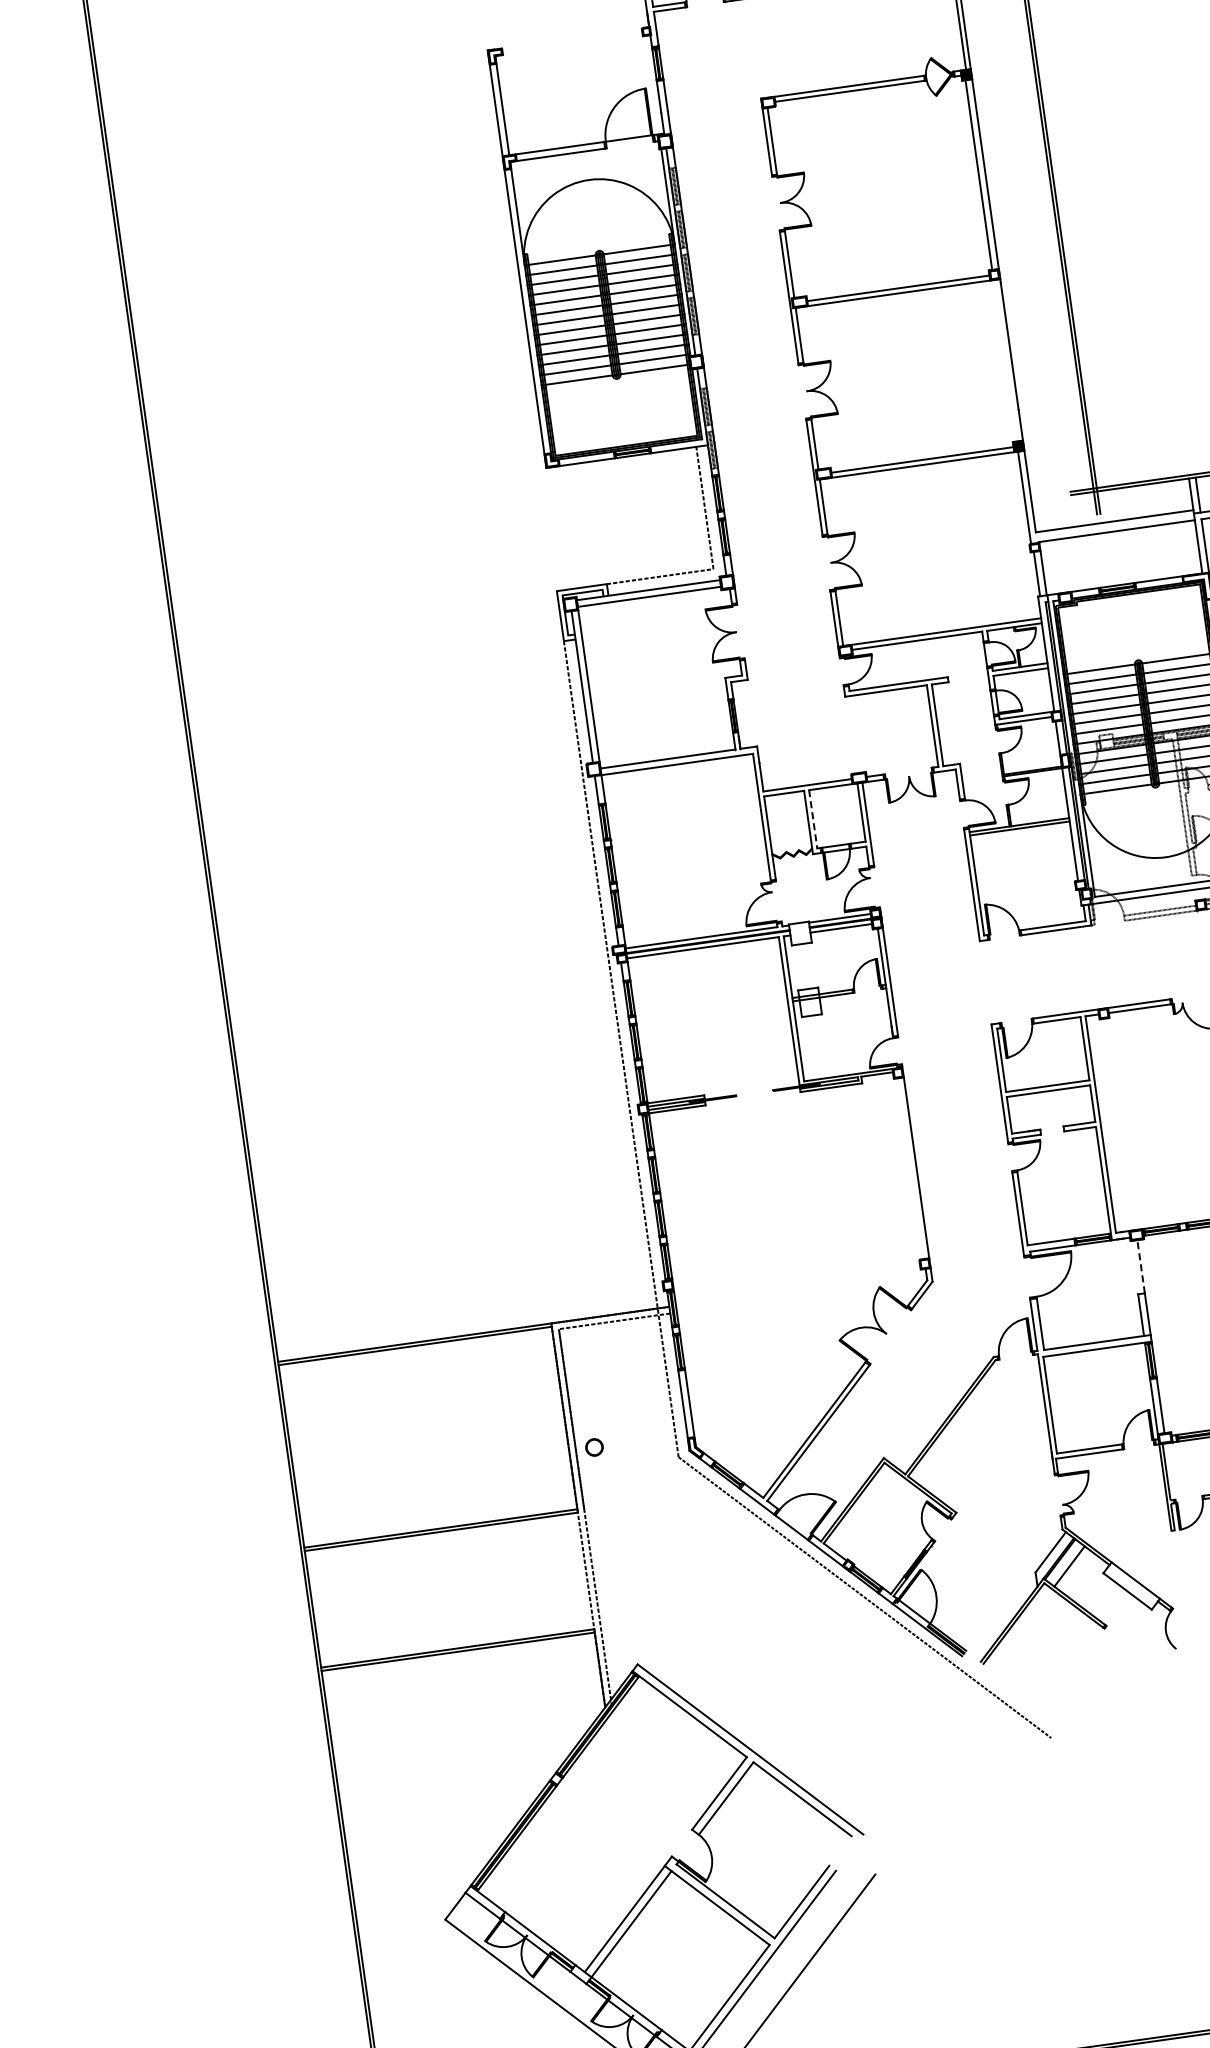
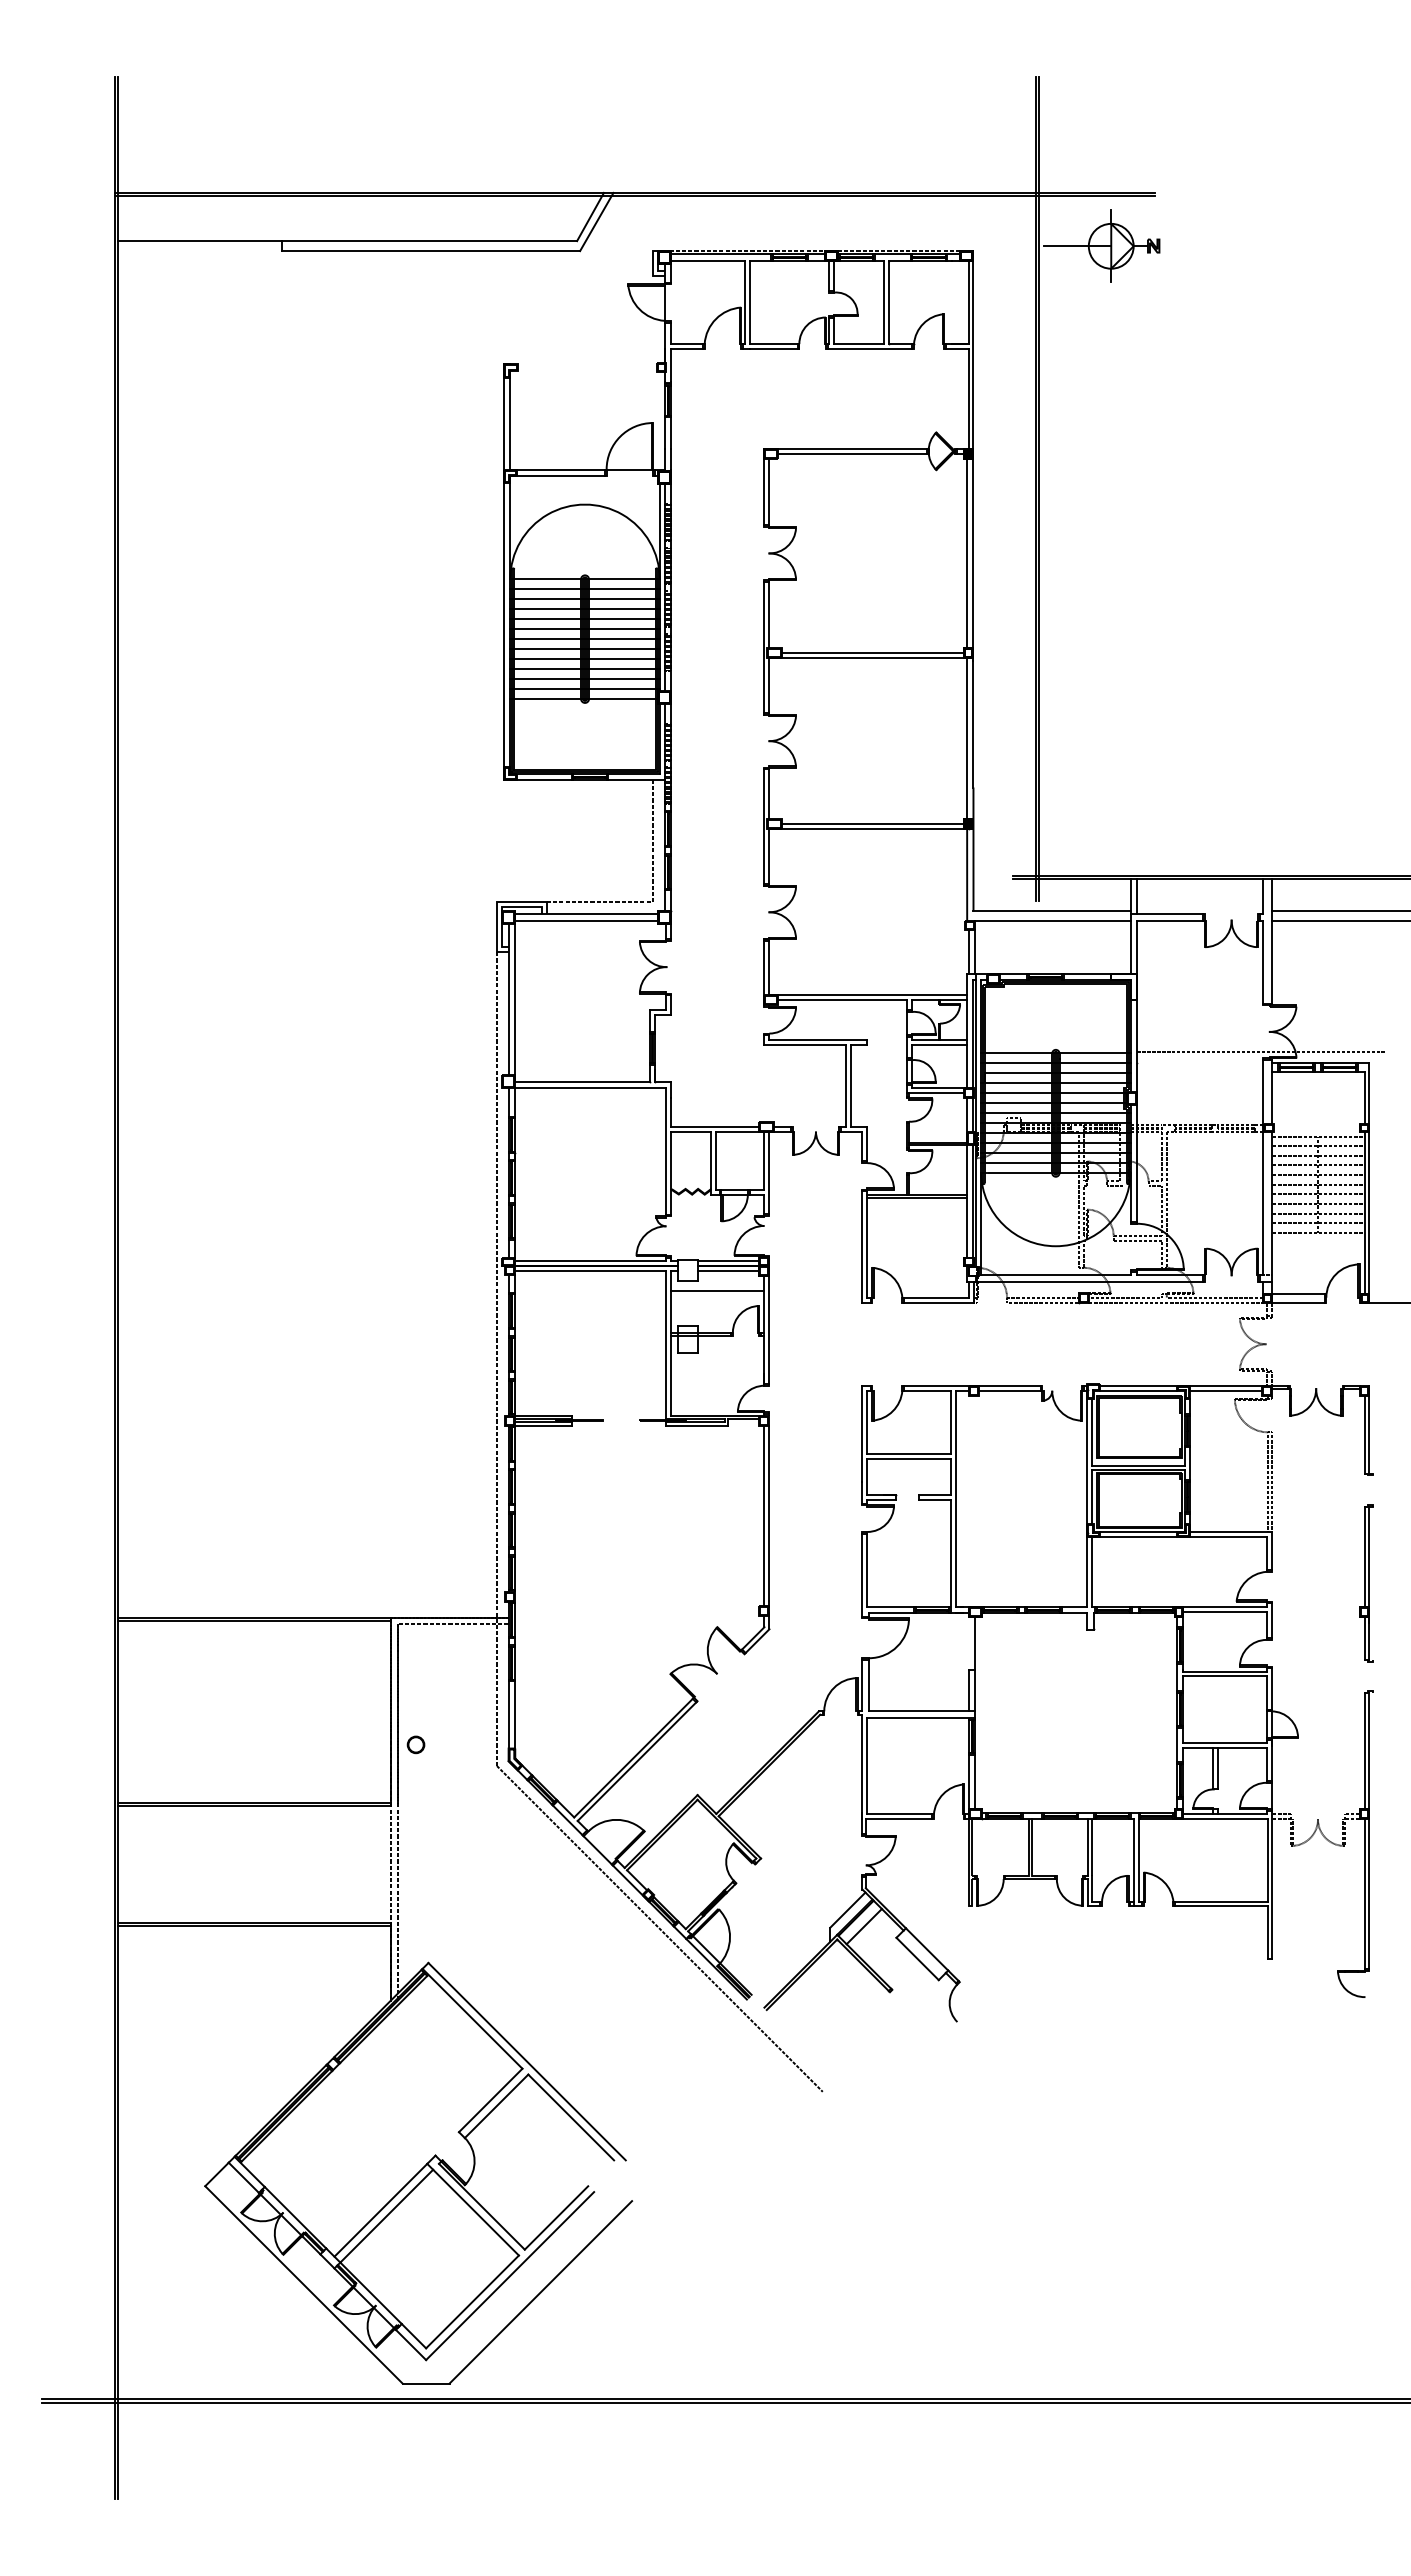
line: (1004, 360) -> (966, 738), added
line: (813, 820) -> (716, 1161), dashed -> solid
line: (832, 950) -> (717, 1291), added
line: (911, 1168) -> (764, 1515), added
line: (1141, 1266) -> (975, 1643), dashed -> solid

